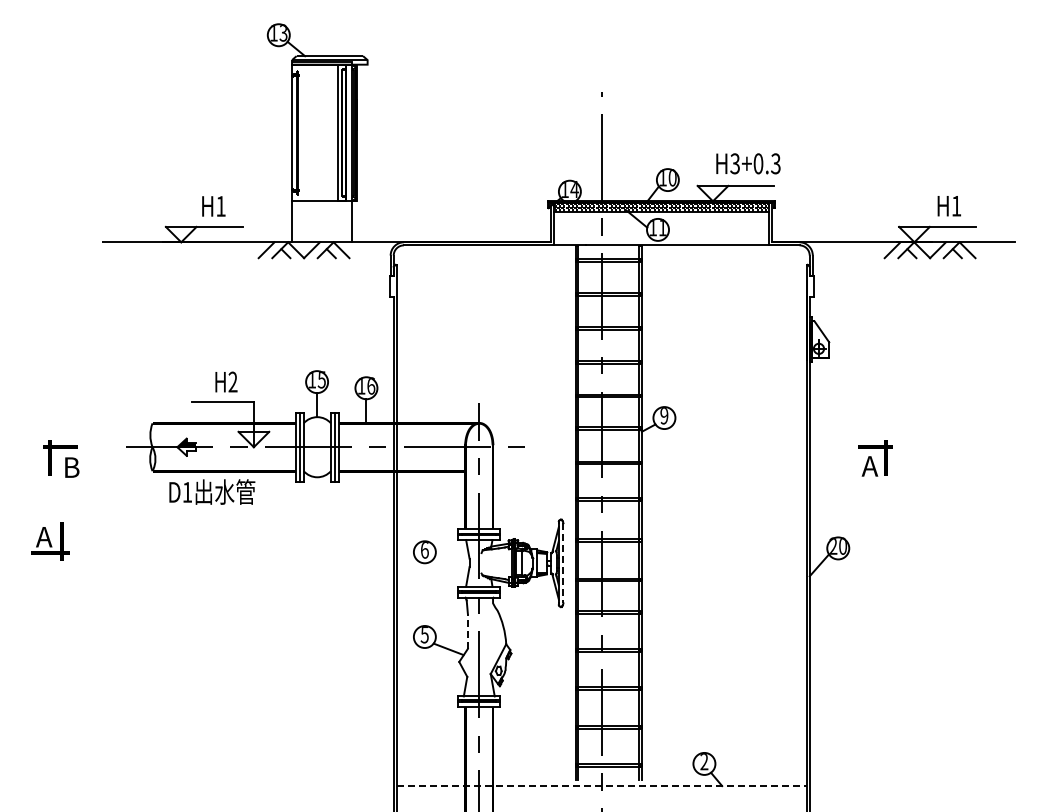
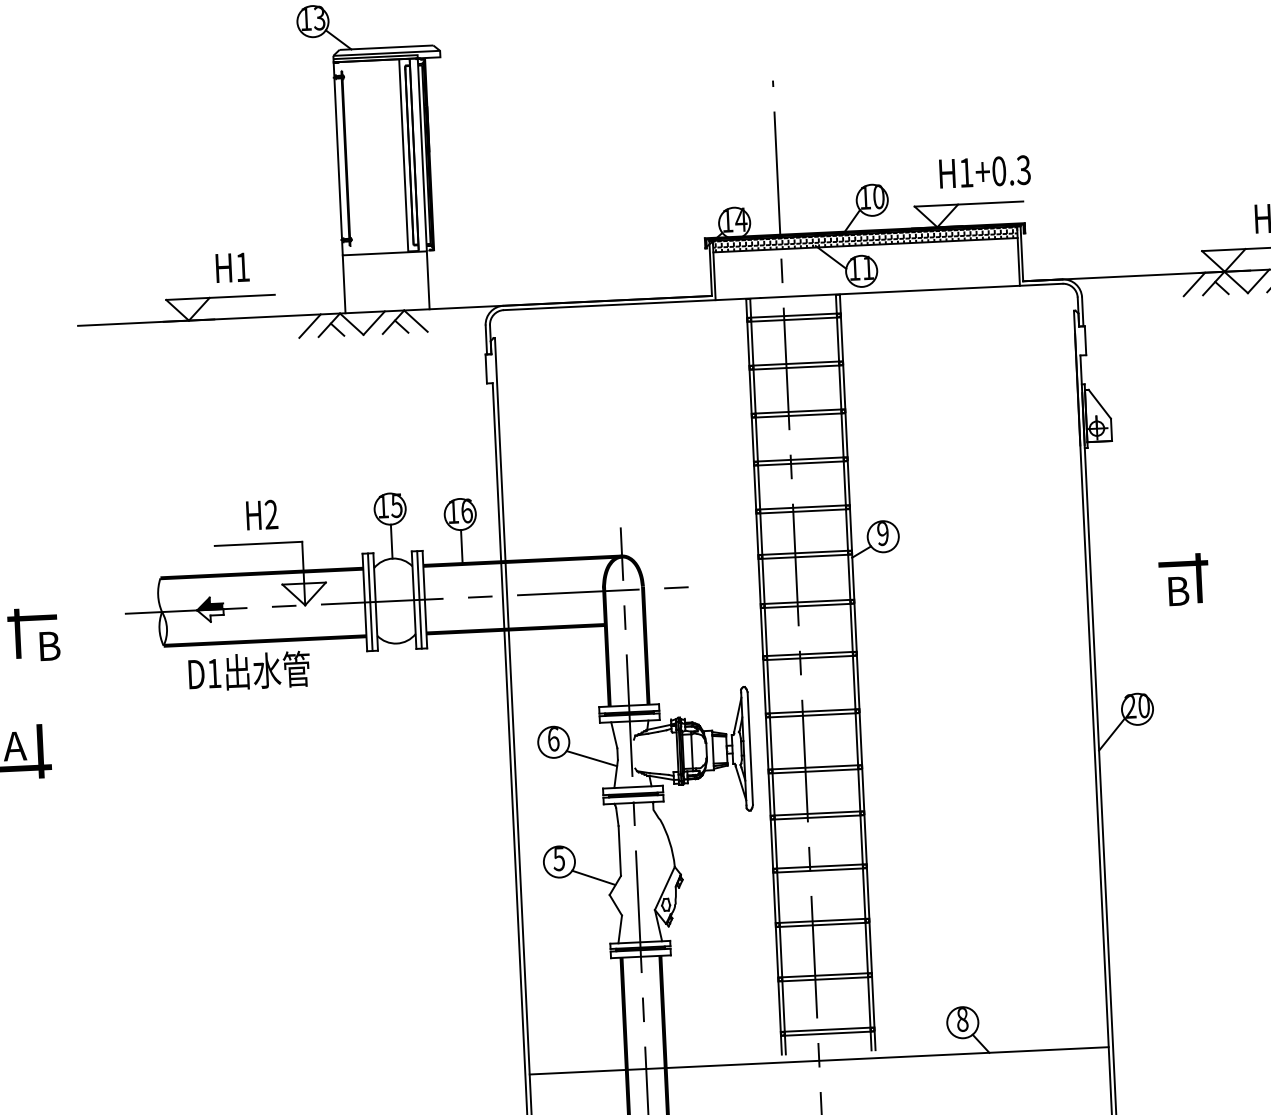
text: (734, 163) -> (965, 172), H3+0.3 -> H1+0.3
text: (869, 466) -> (1176, 591), A -> B
line: (563, 563) -> (750, 748), dashed -> solid
line: (450, 564) -> (590, 757), added
line: (467, 631) -> (619, 851), dashed -> solid
text: (704, 762) -> (962, 1020), 2 -> 8
line: (601, 786) -> (818, 1061), dashed -> solid

